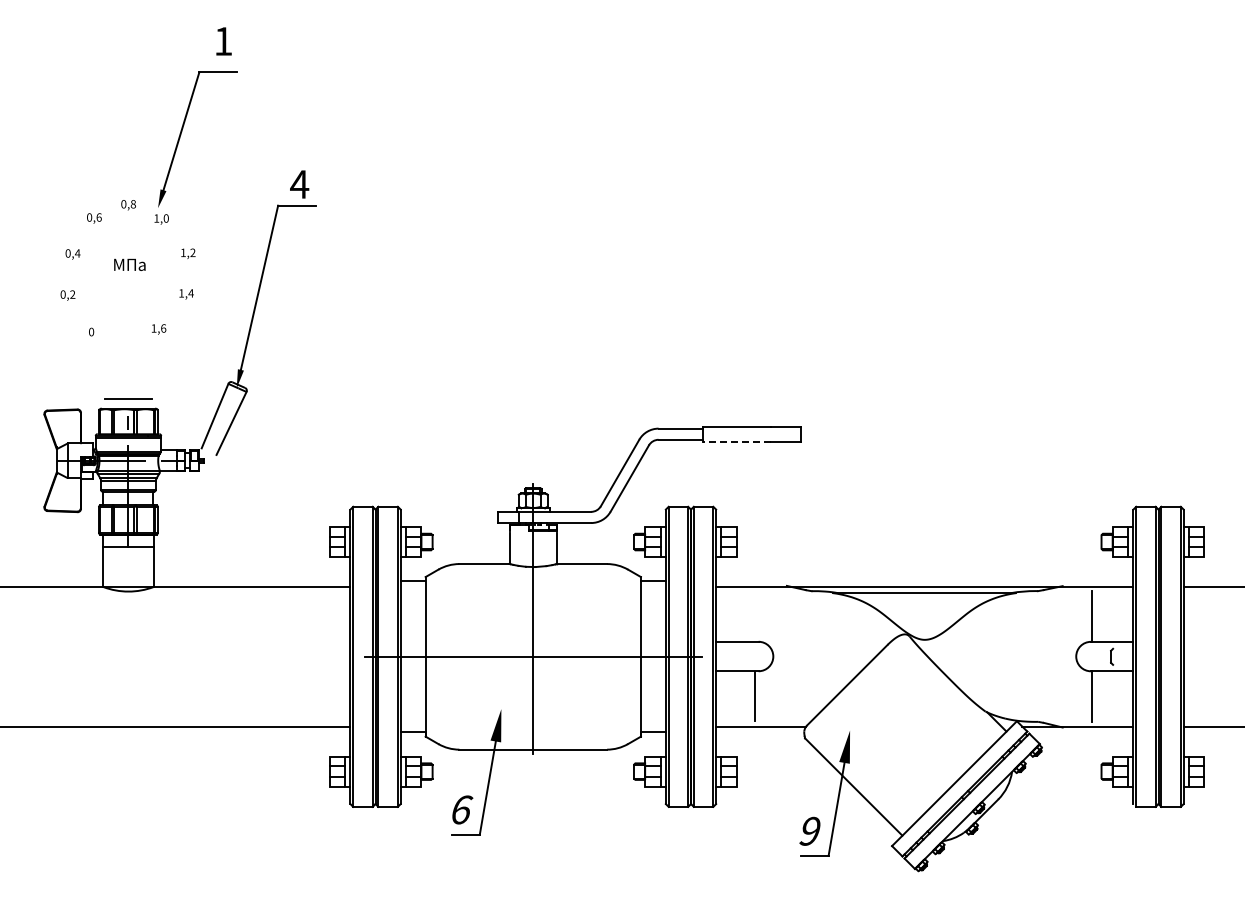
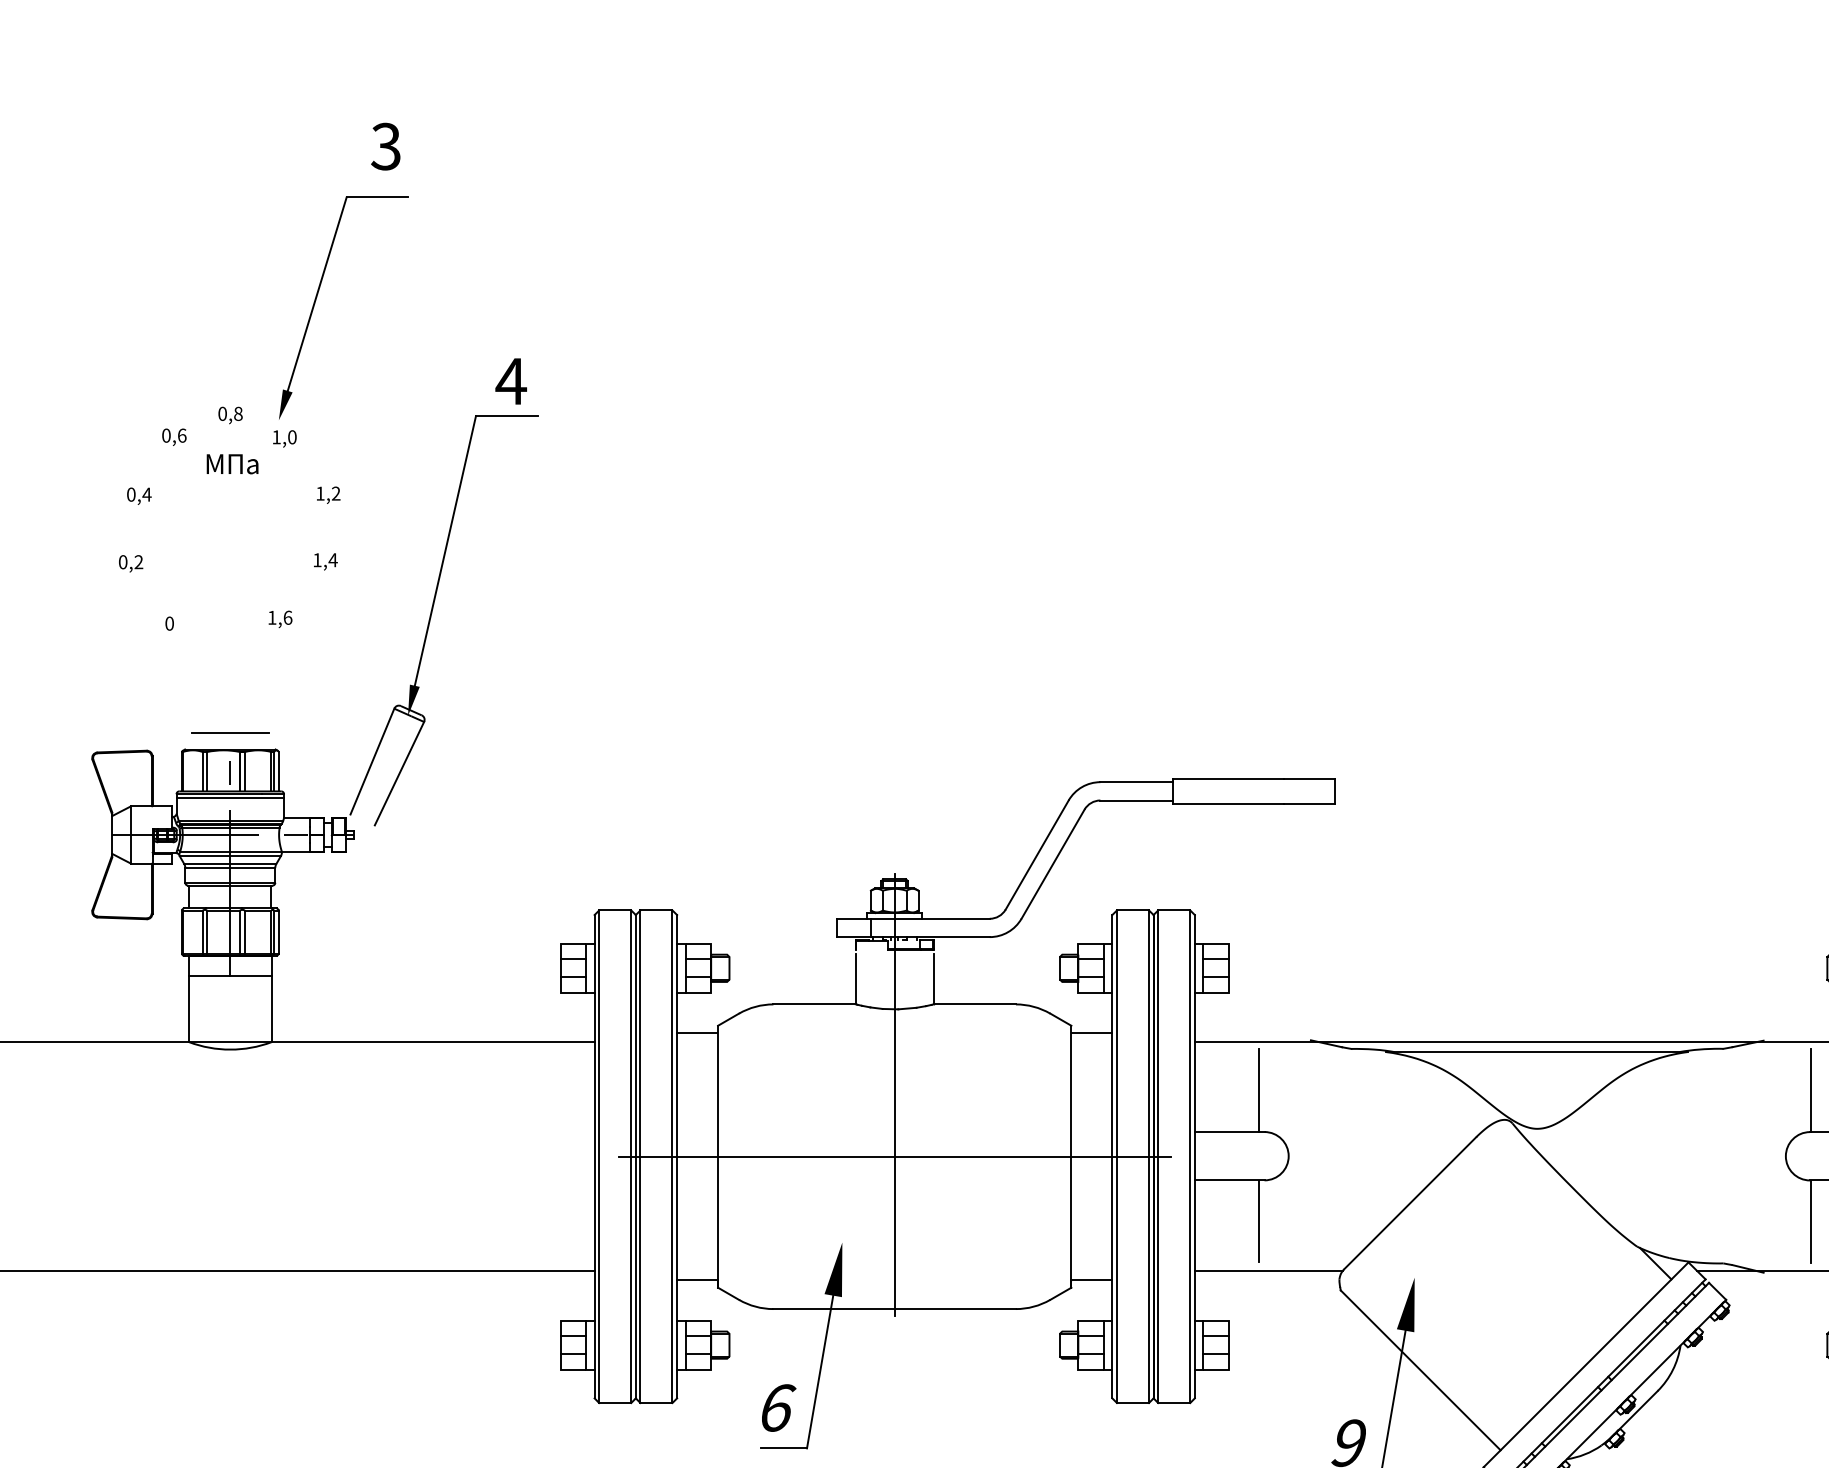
text: (223, 41) -> (386, 146), 1 -> 3
text: (129, 264) -> (231, 463), moved
line: (736, 441) -> (1228, 803), dashed -> solid
line: (755, 616) -> (1259, 1090), added

